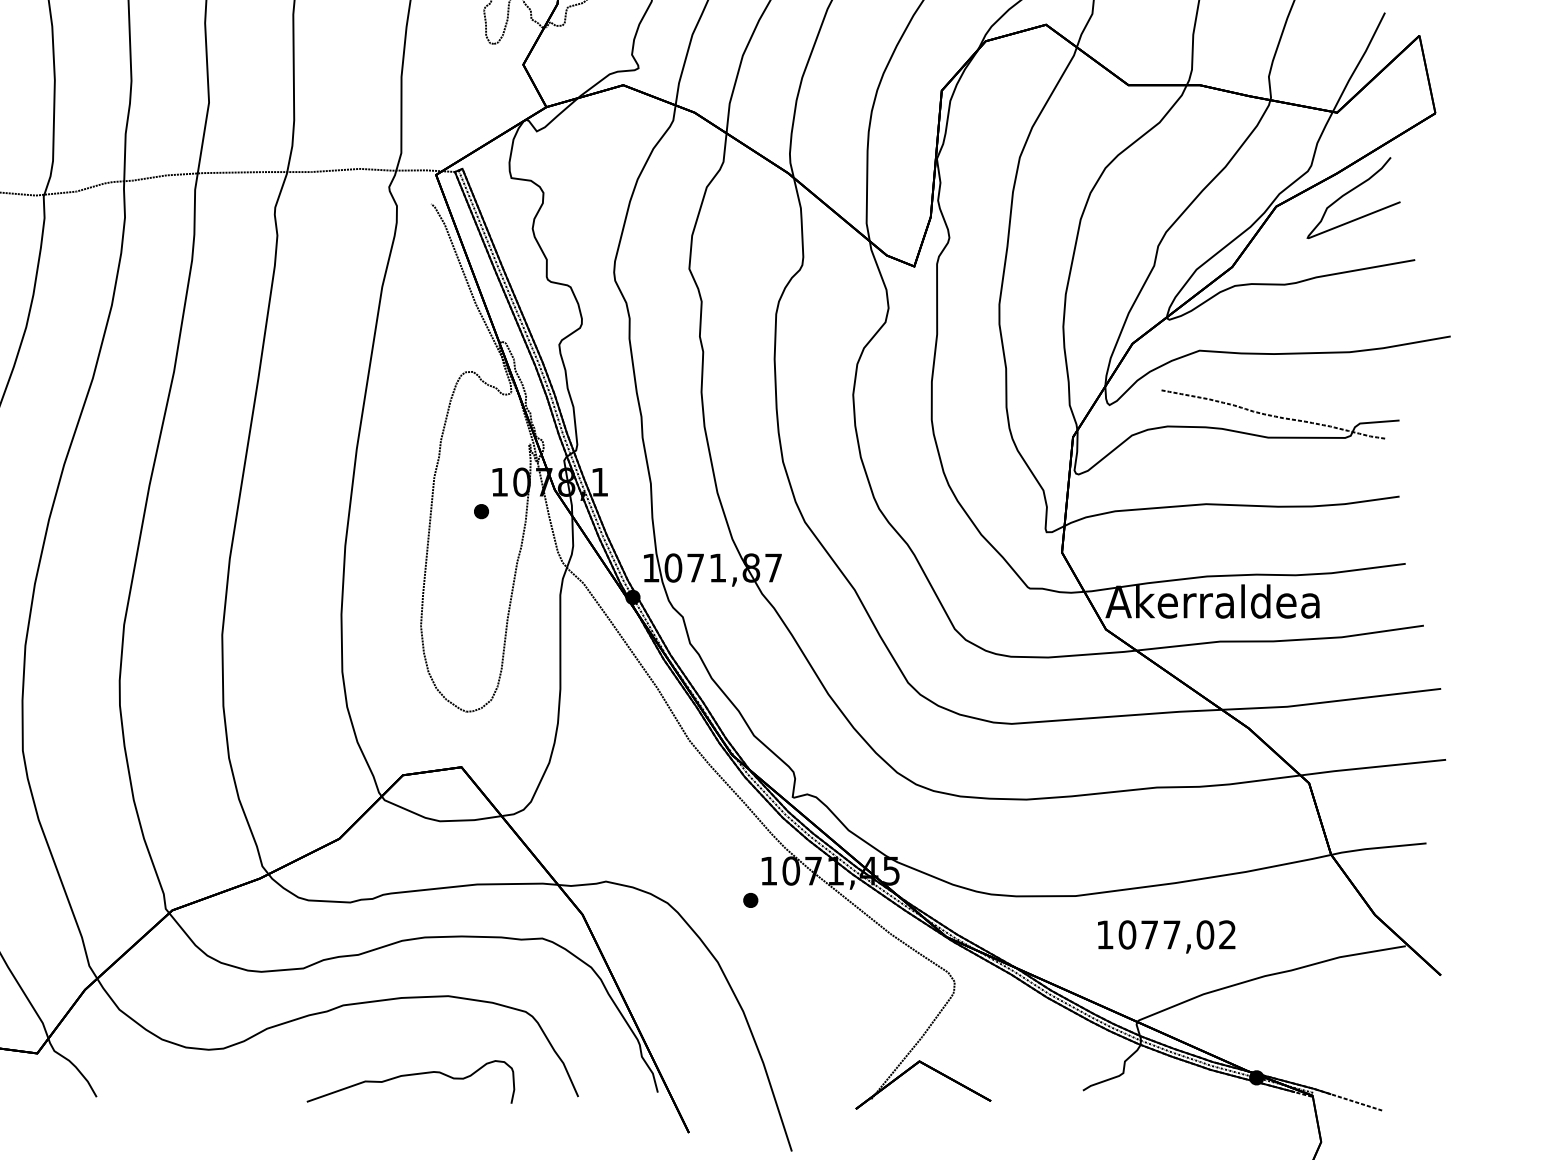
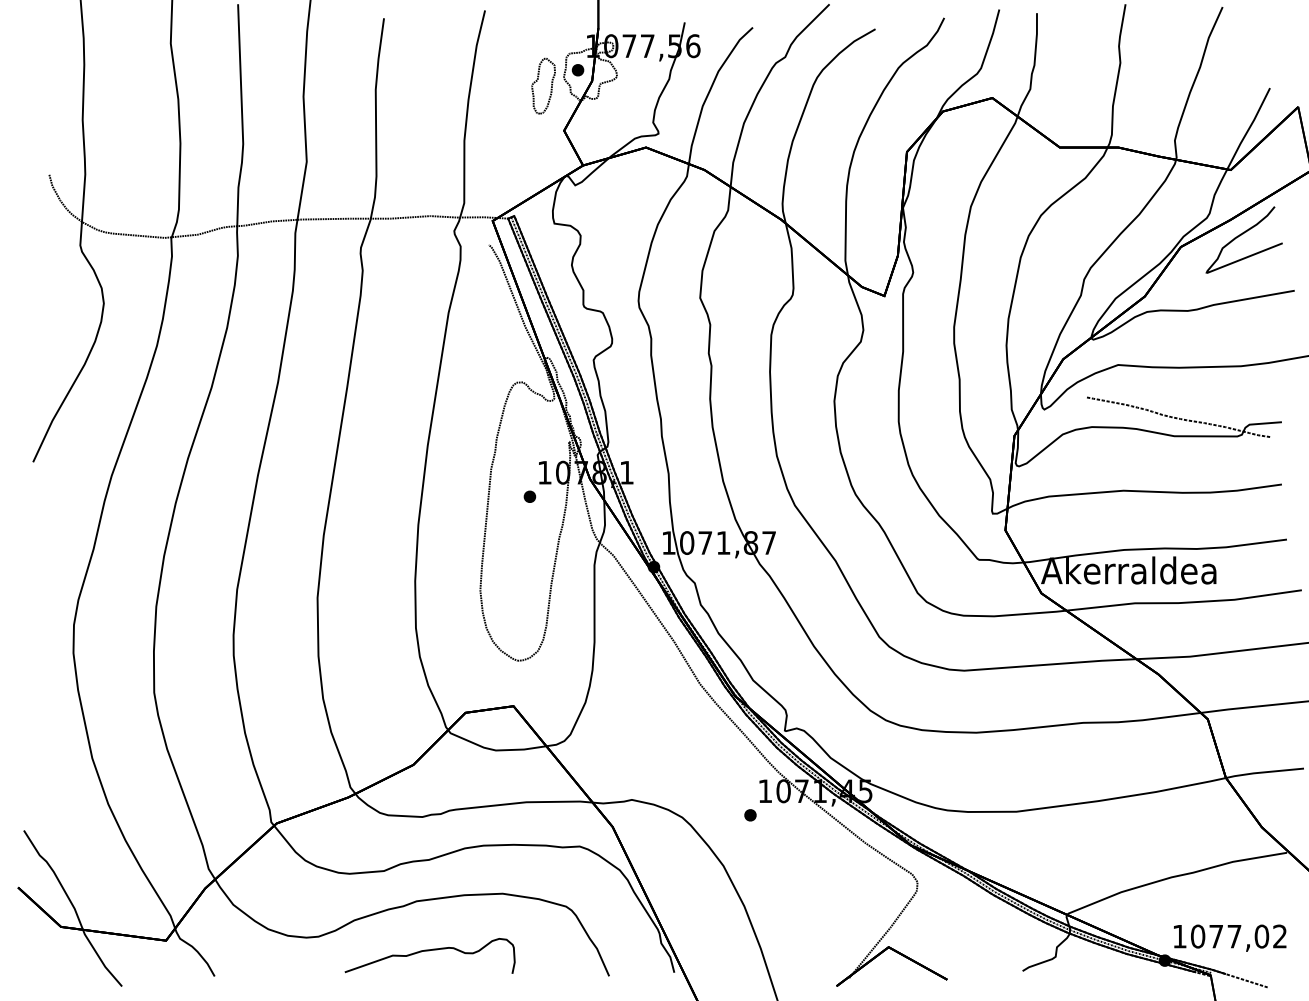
text: (1167, 936) -> (1230, 937), moved
curve: (410, 1076) -> (429, 951), moved

